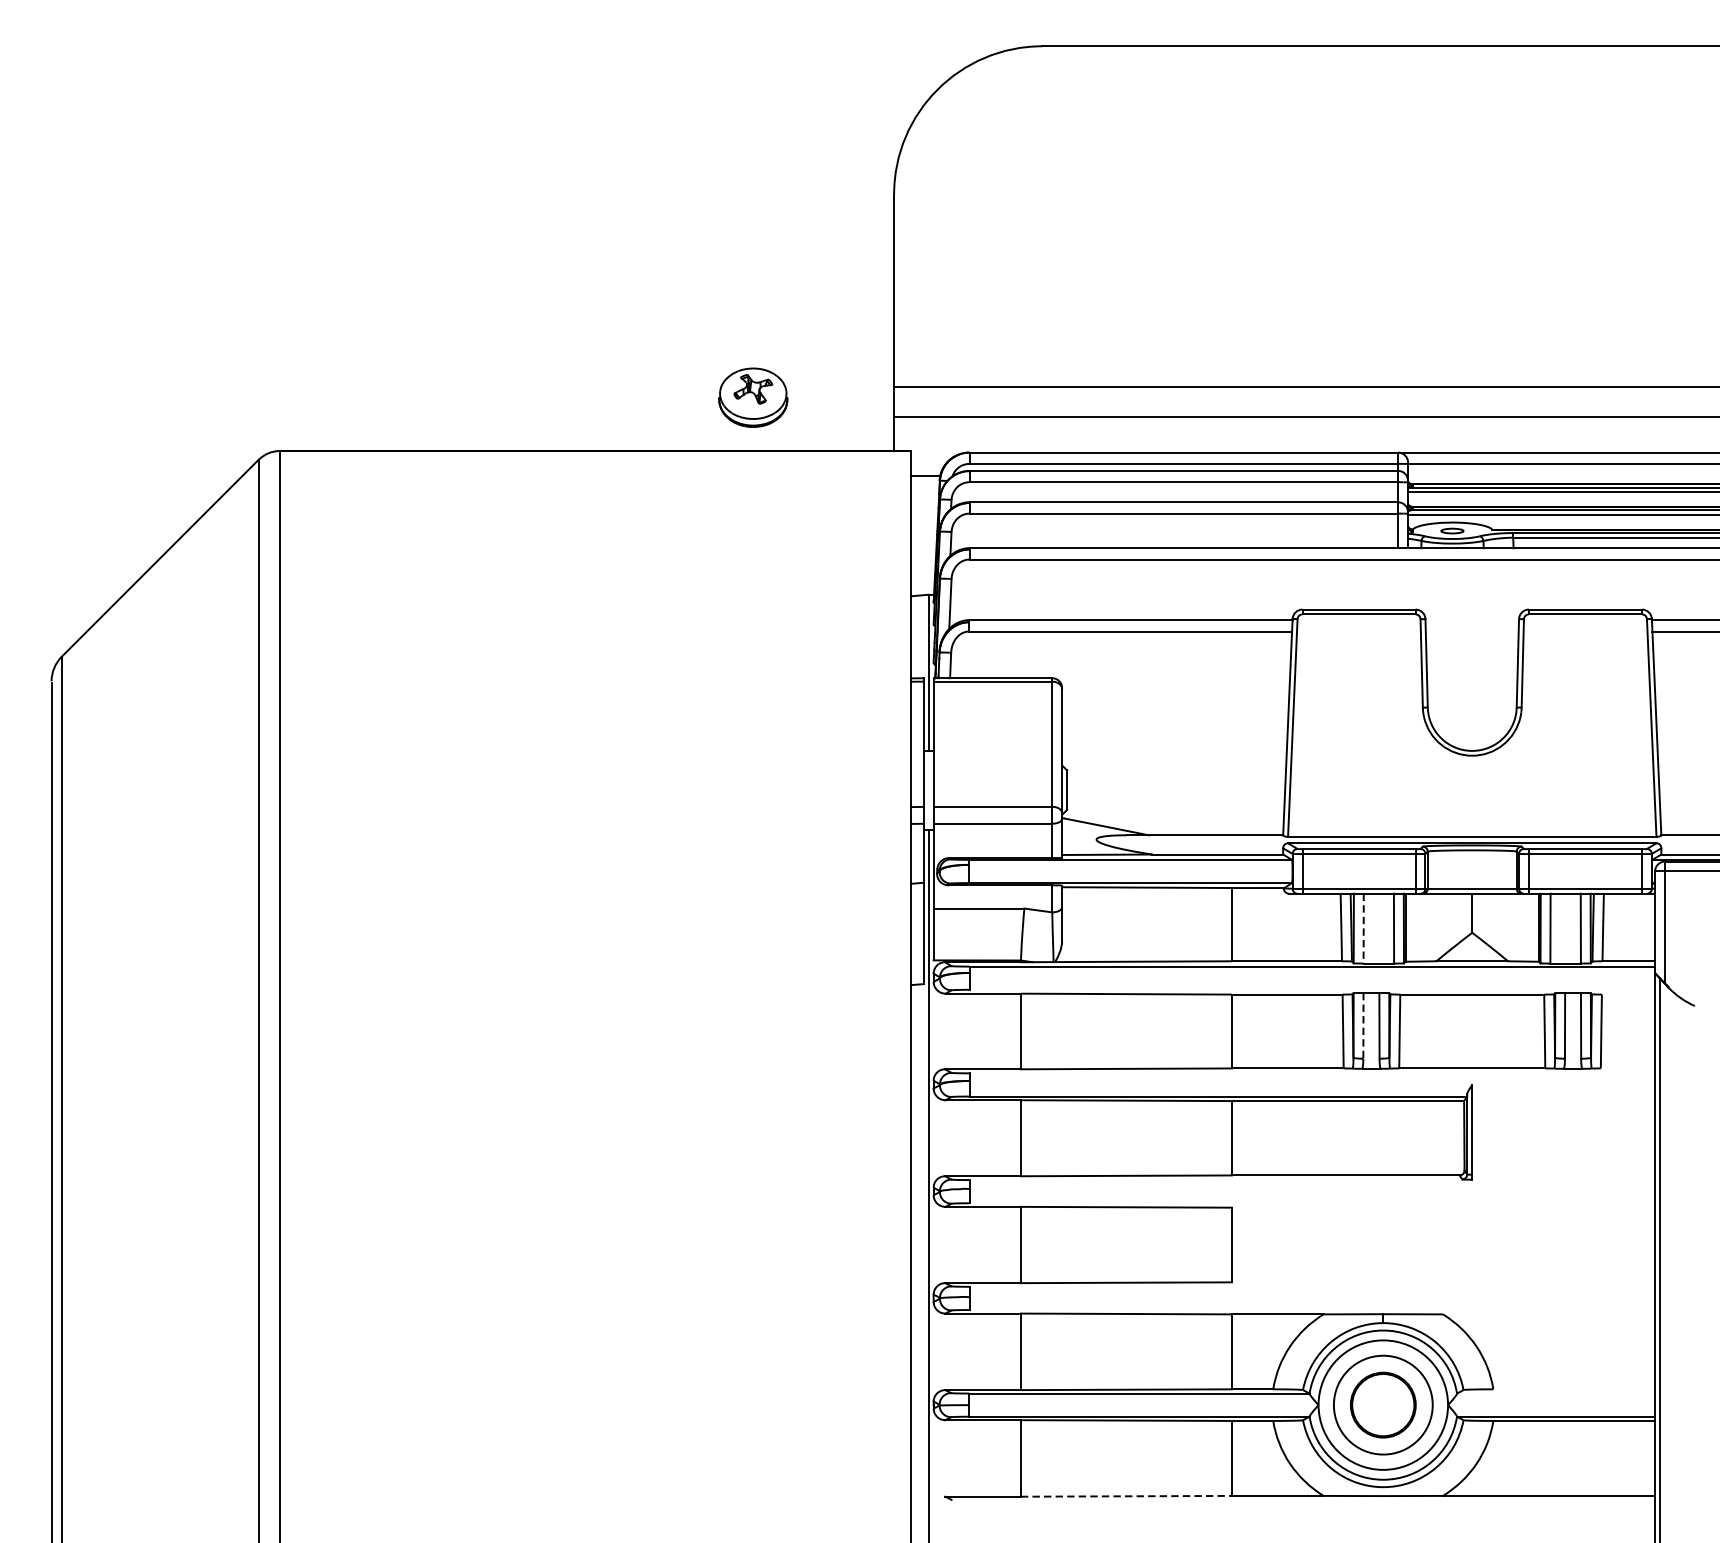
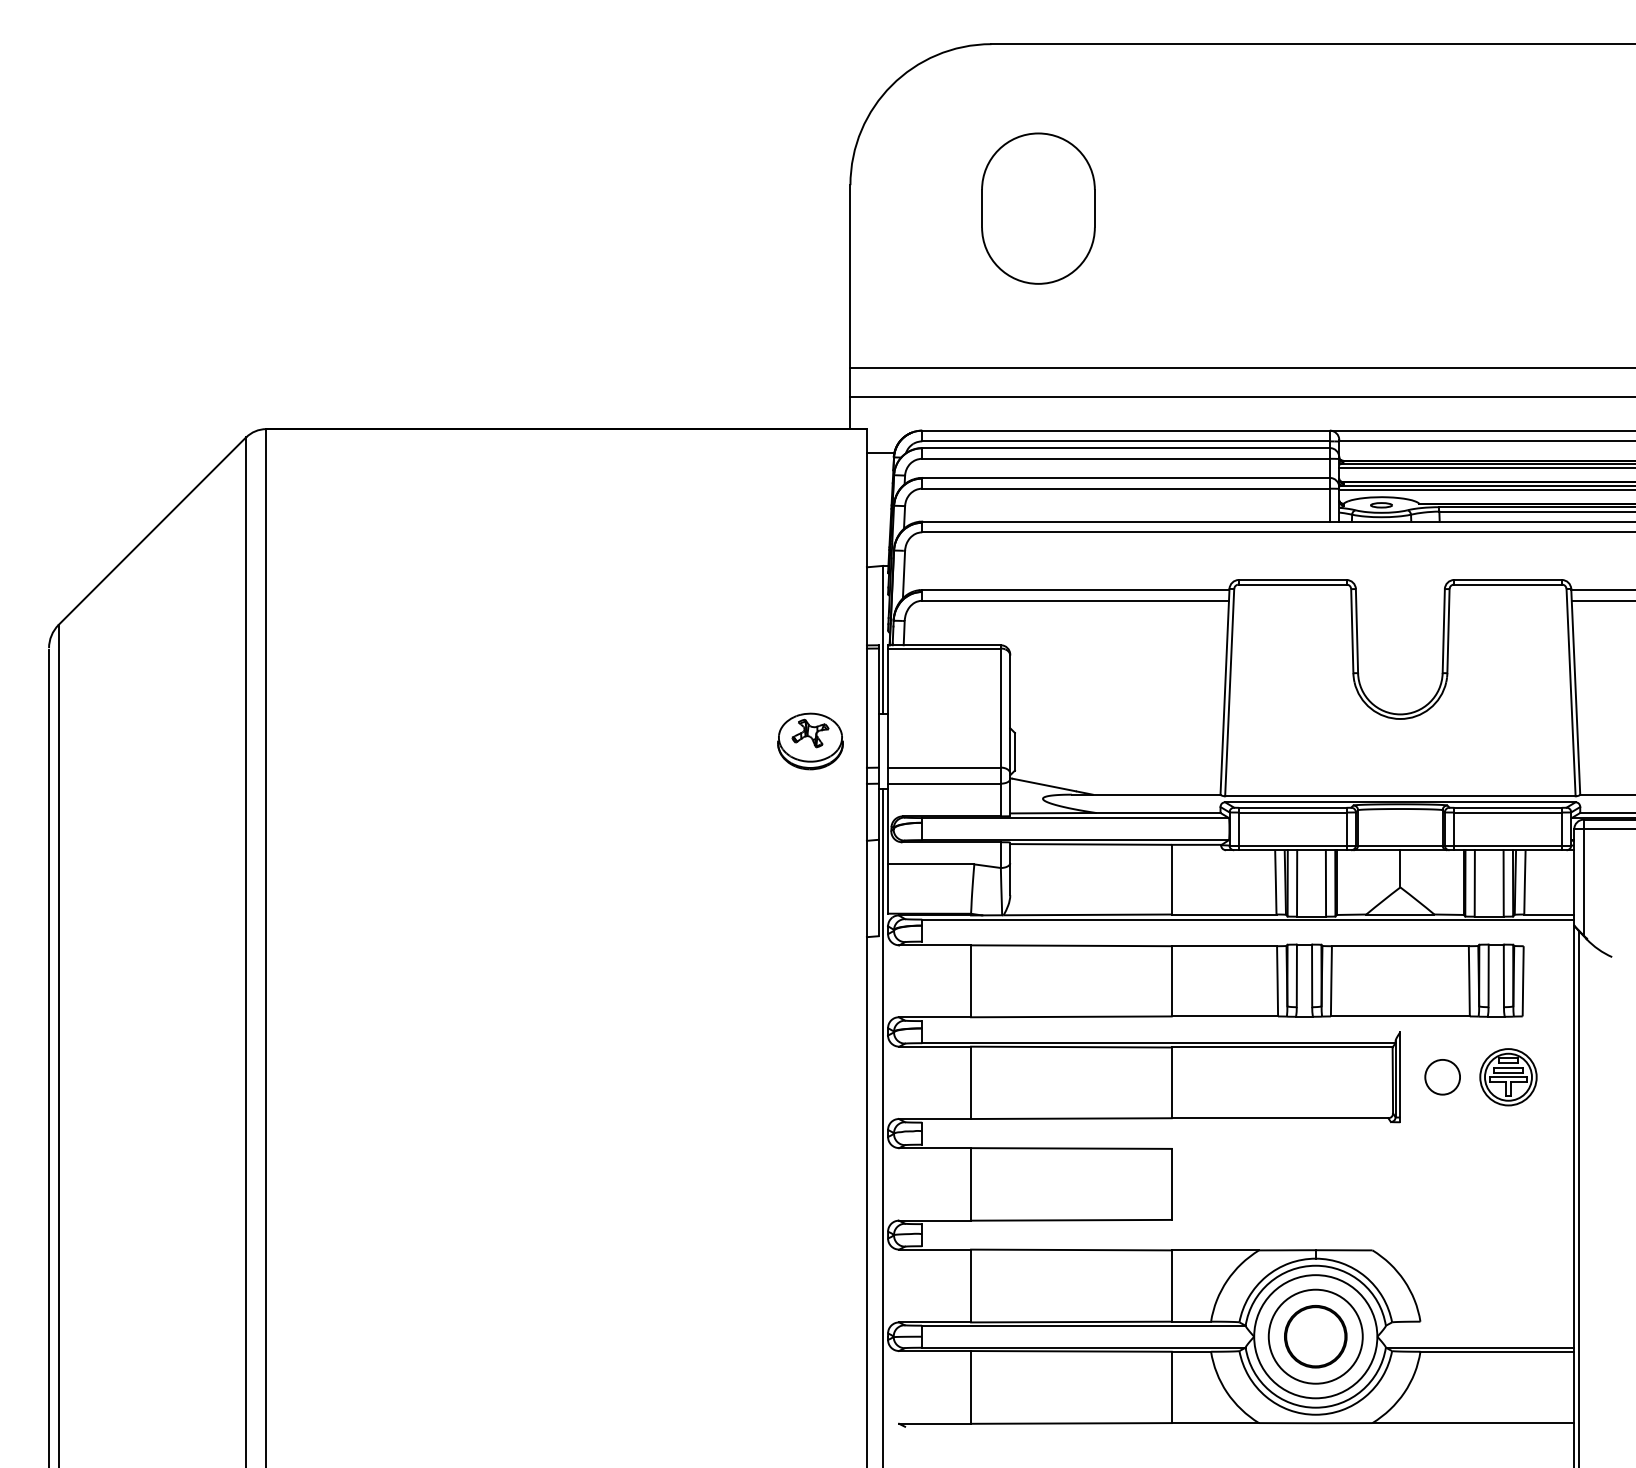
part: (1091, 219) -> (1038, 208), added
part: (753, 397) -> (810, 741), moved
line: (1364, 928) -> (1297, 883), dashed -> solid
line: (1363, 1026) -> (1296, 976), dashed -> solid
circle: (1516, 1132) -> (1442, 1077), added
part: (1585, 1132) -> (1508, 1077), added
line: (1126, 1496) -> (1071, 1423), dashed -> solid

